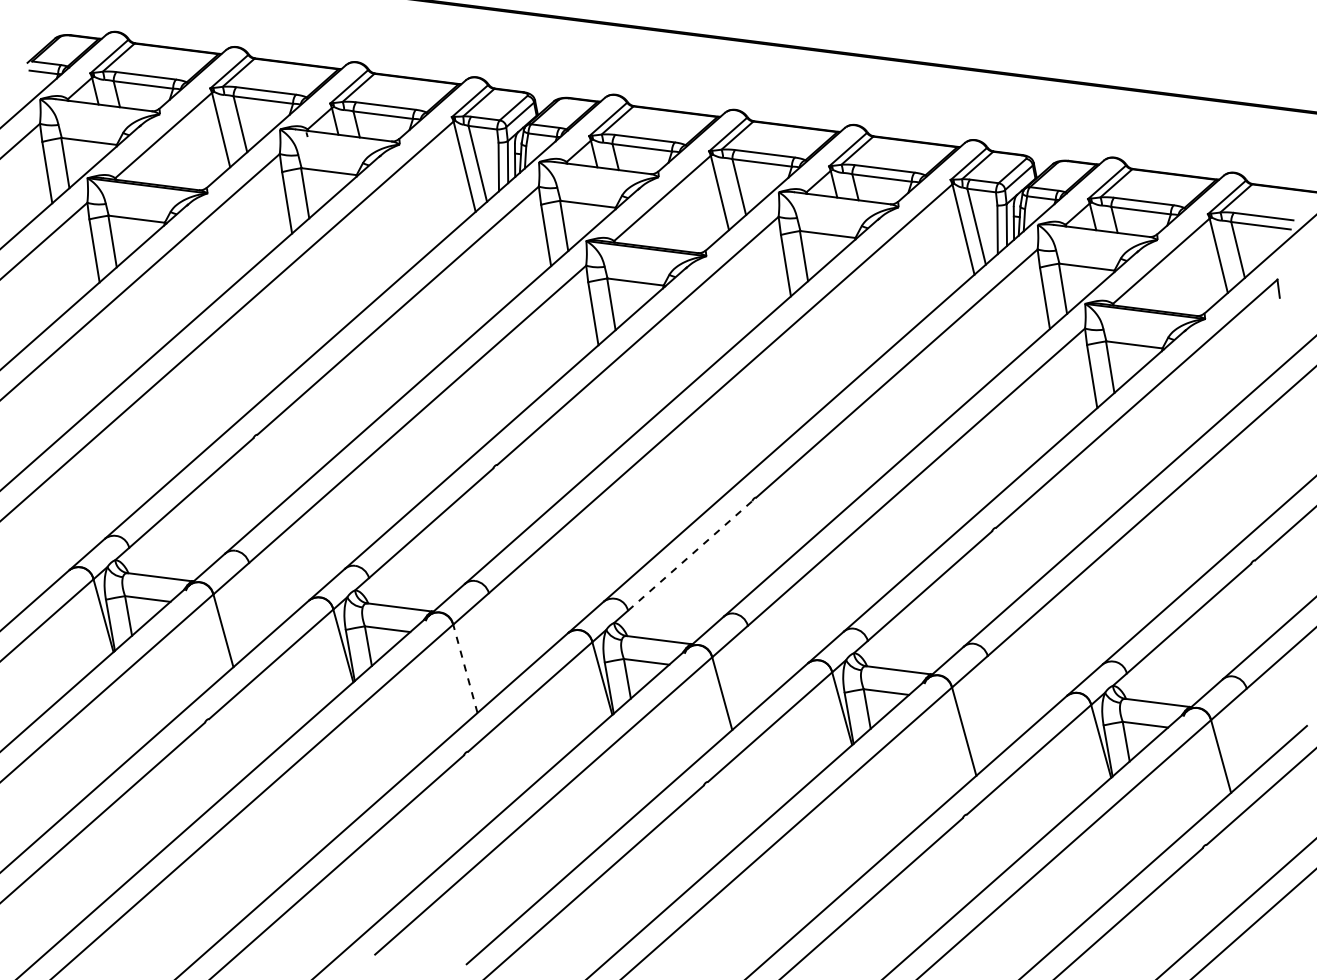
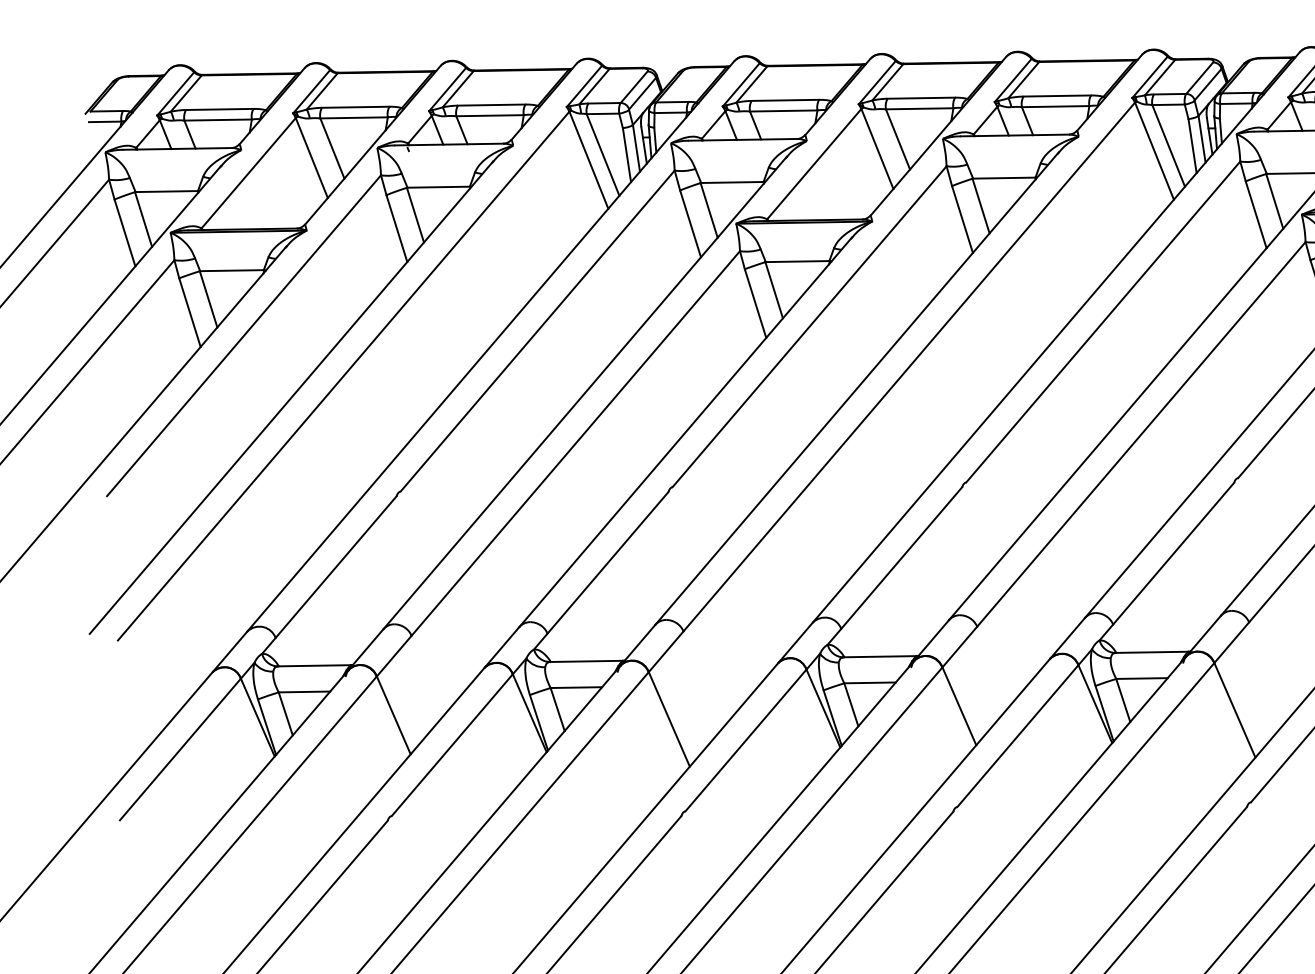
line: (690, 555) -> (902, 557), dashed -> solid
line: (465, 668) -> (669, 719), dashed -> solid

